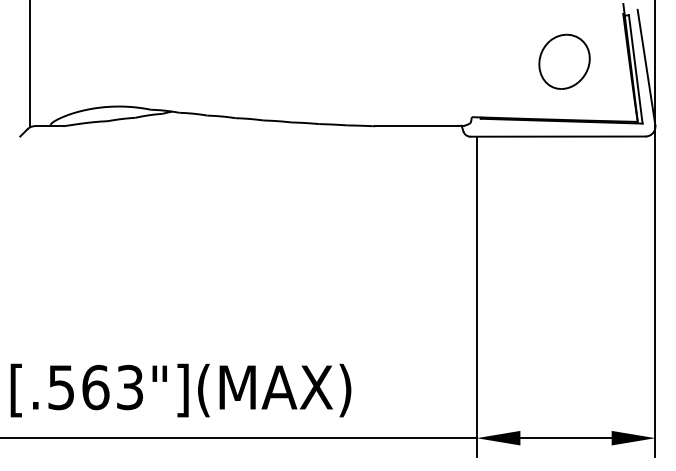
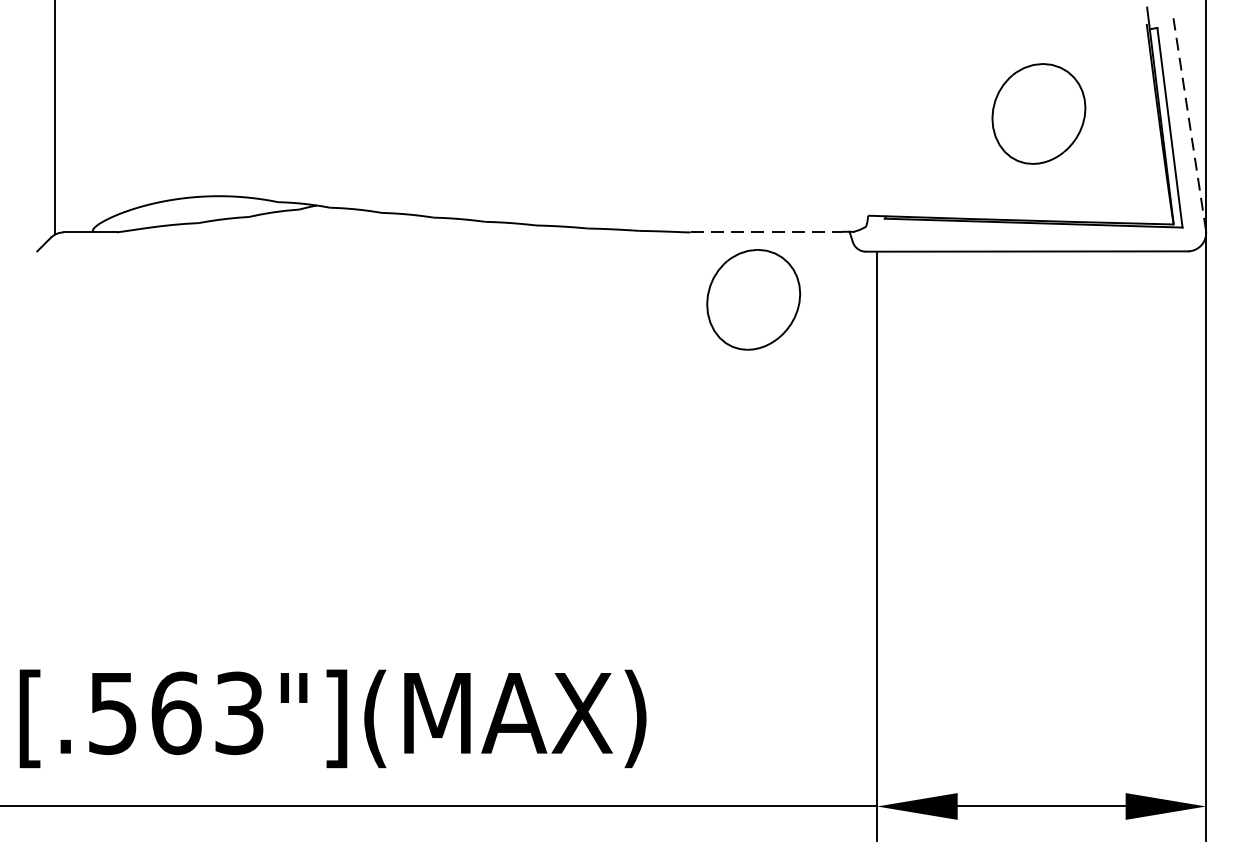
line: (646, 67) -> (1189, 124), solid -> dashed
line: (417, 126) -> (768, 232), solid -> dashed
part: (409, 162) -> (753, 299), added

